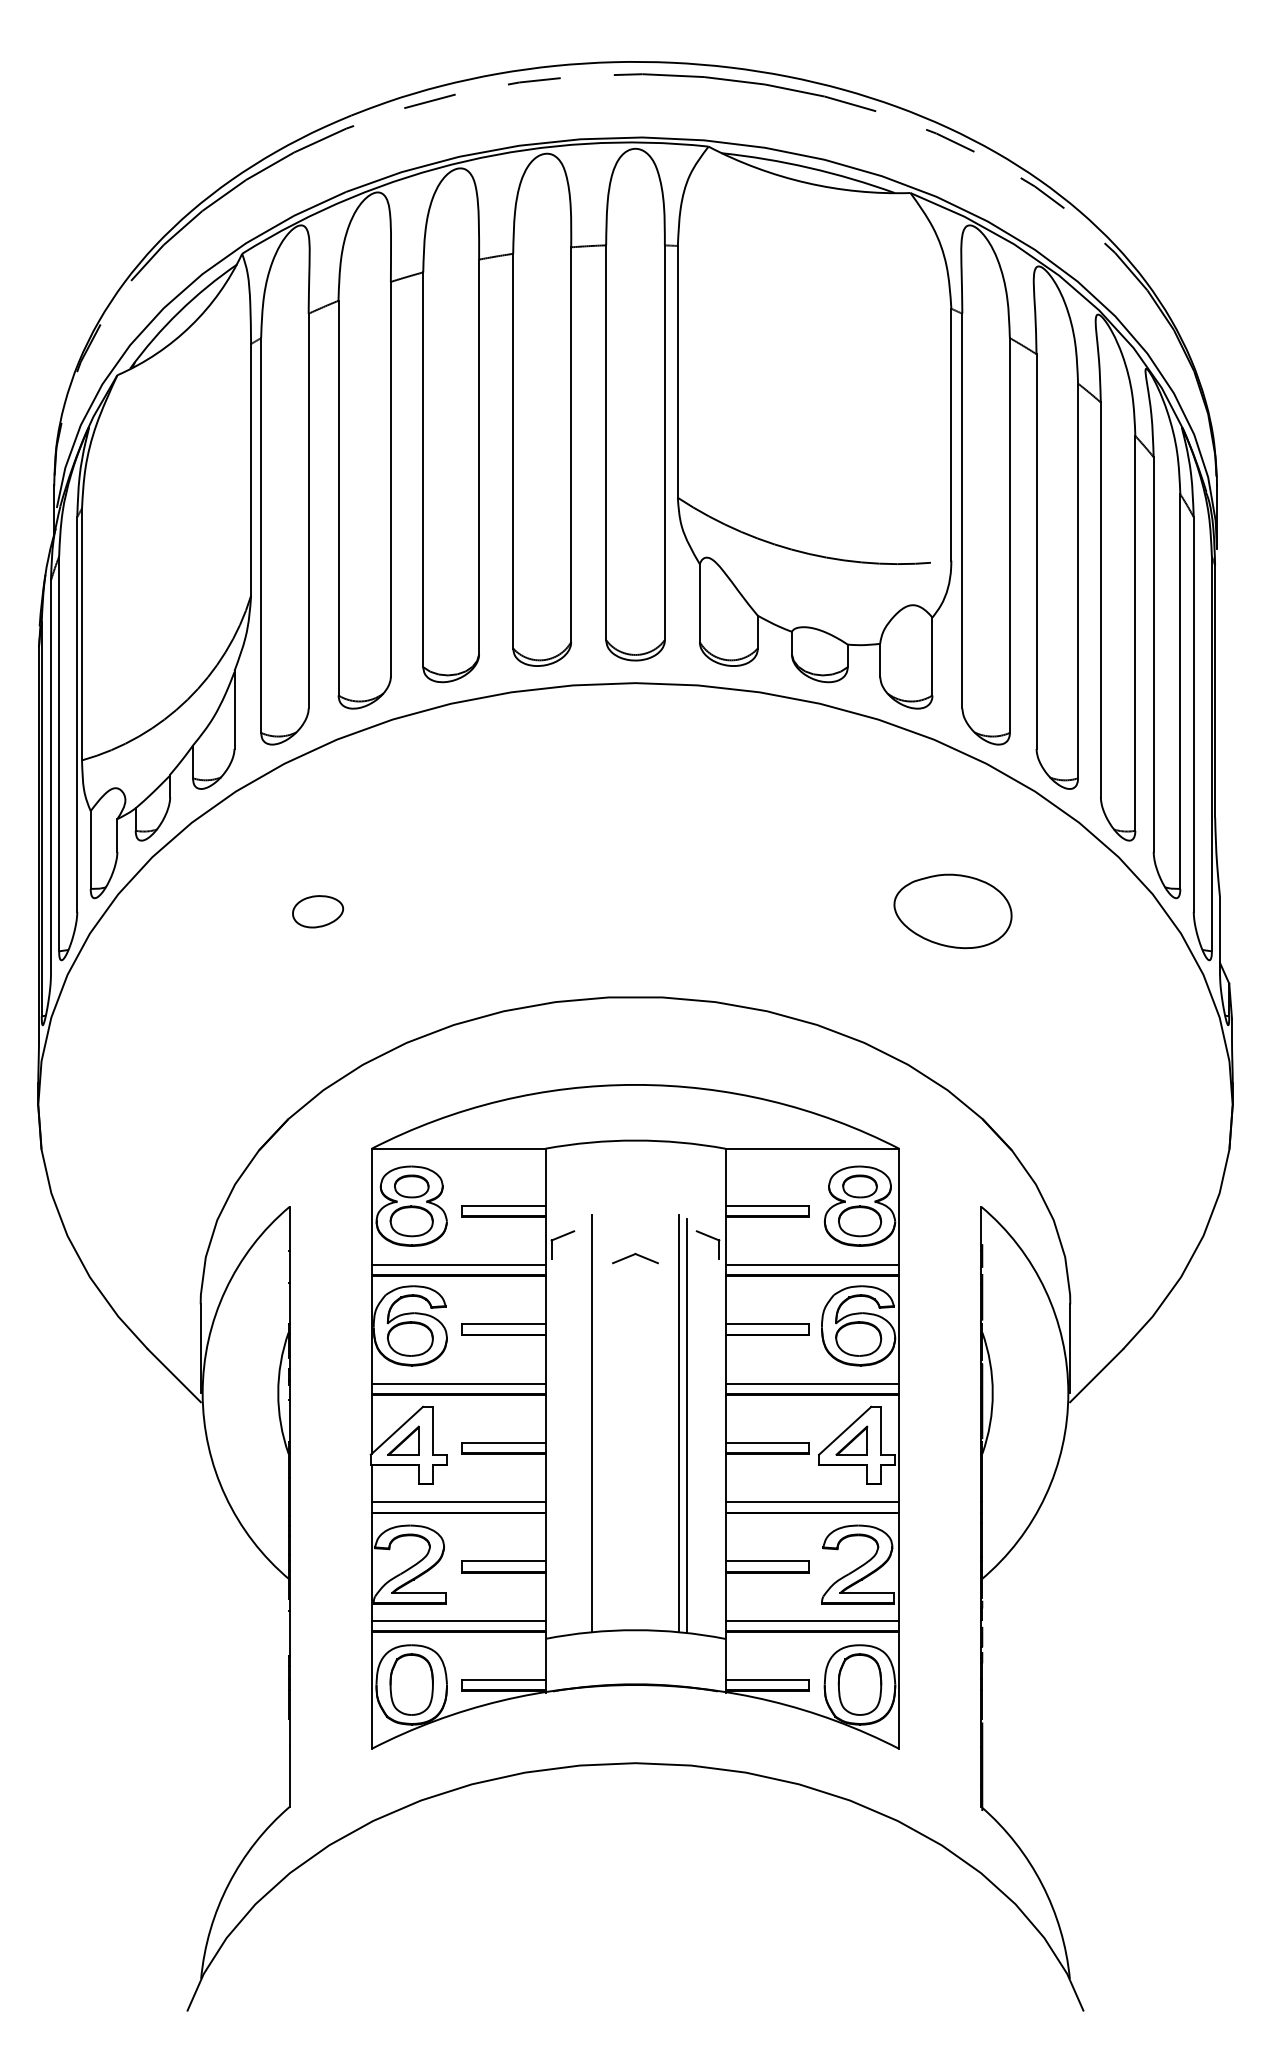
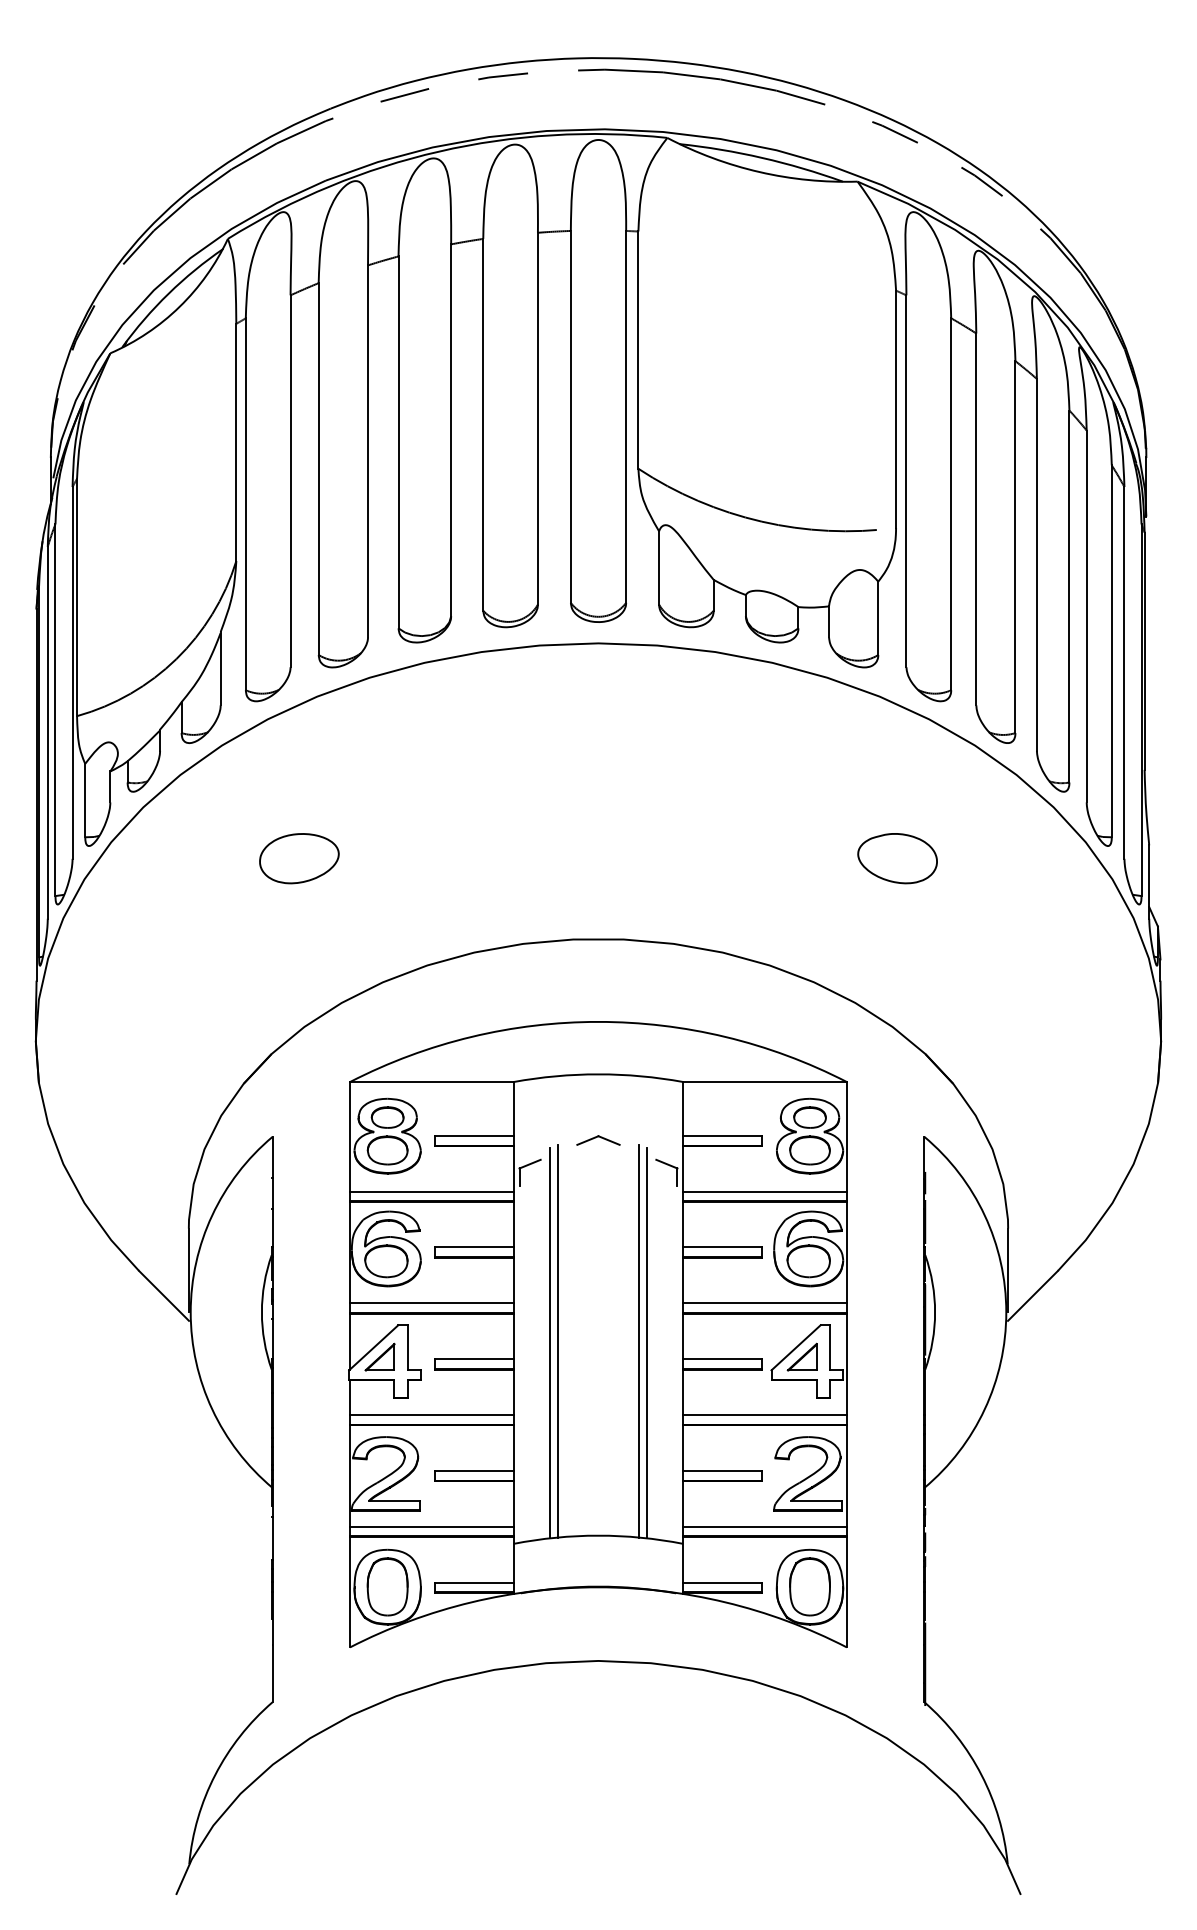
part: (318, 911) -> (299, 858), size x1.67
part: (952, 911) -> (897, 858), size x0.71
part: (635, 1258) -> (598, 1140), moved
line: (584, 1425) -> (550, 1342), added

